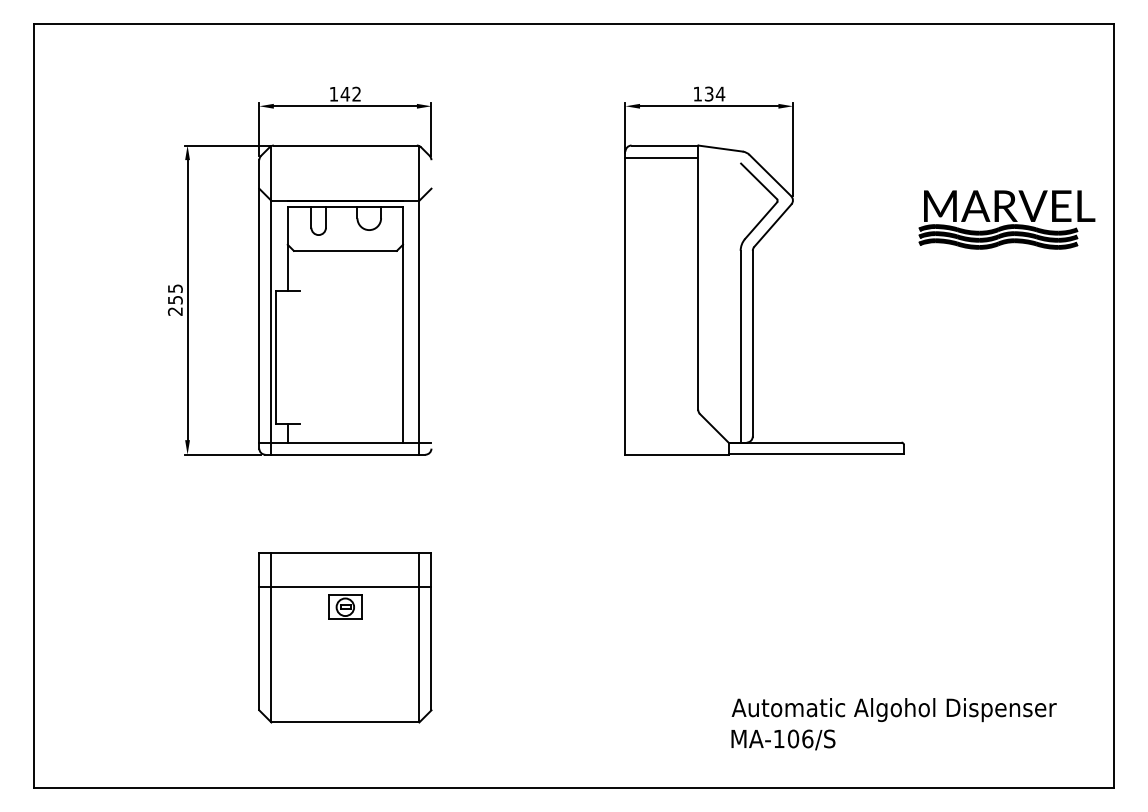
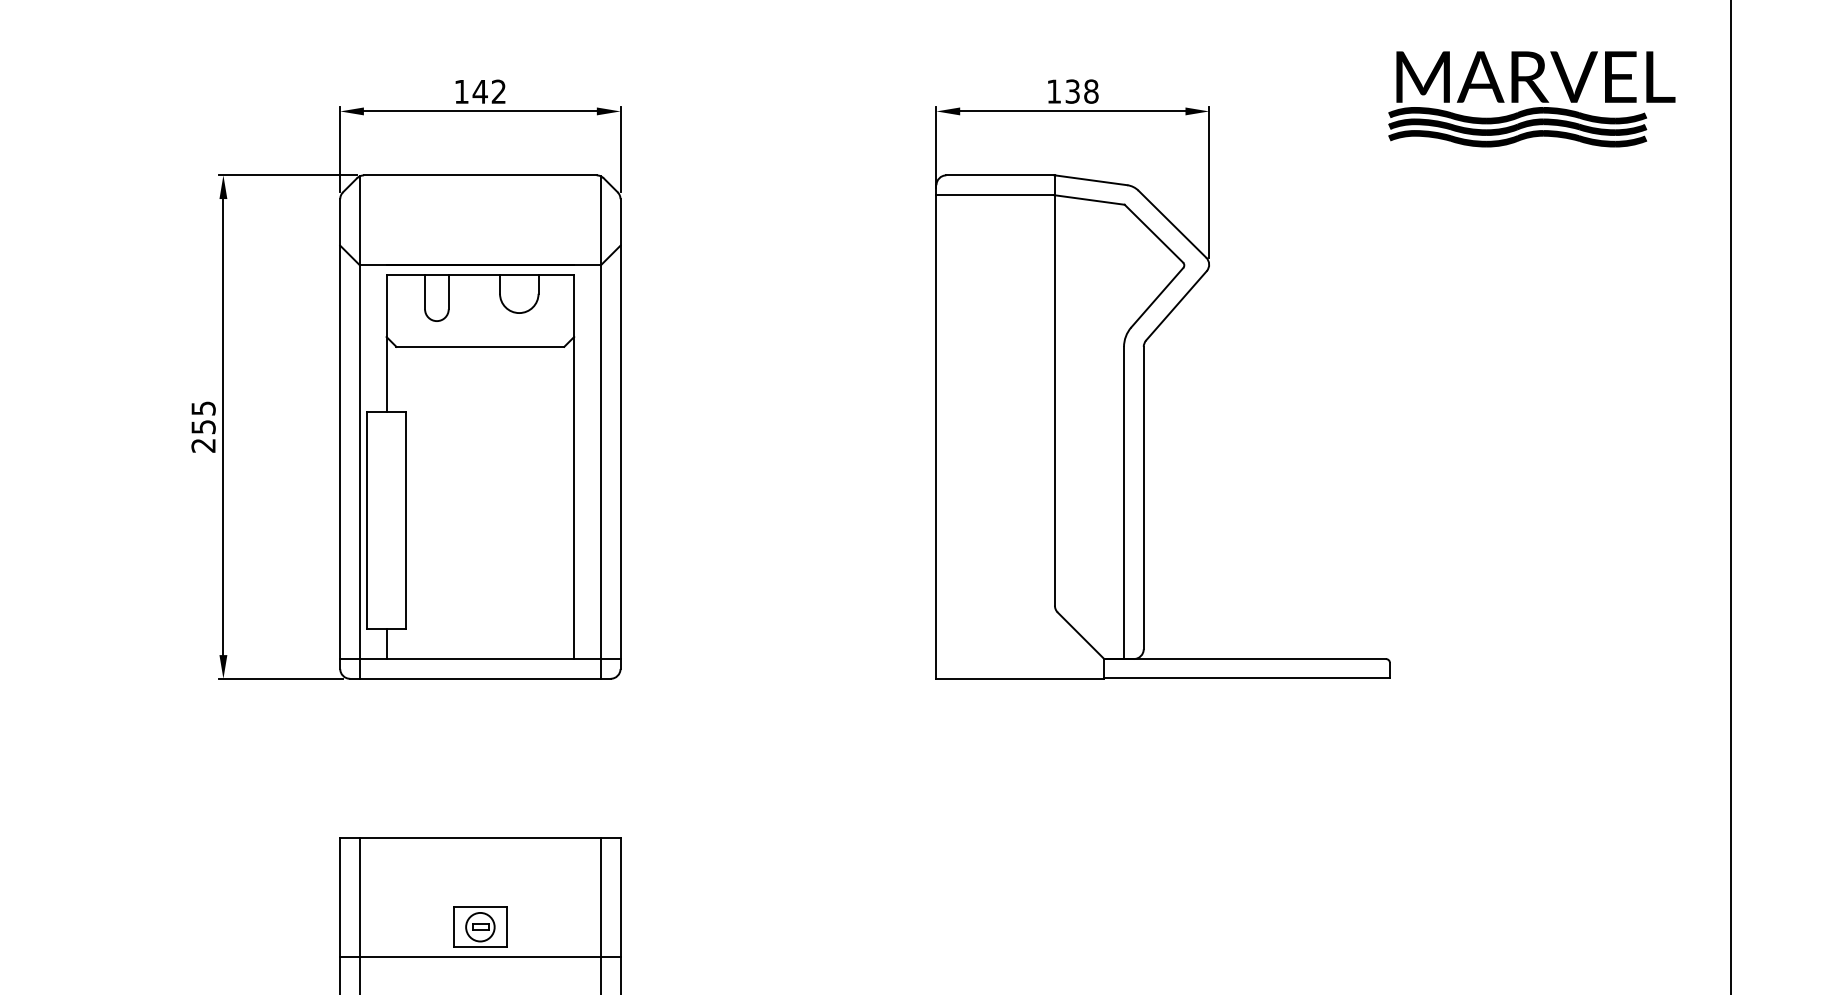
text: (720, 93) -> (1091, 90), 134 -> 138
line: (719, 160) -> (1089, 199), added
part: (1006, 219) -> (1530, 98), moved
line: (431, 304) -> (620, 434), added
line: (299, 357) -> (405, 520), added
line: (345, 587) -> (480, 956), moved

